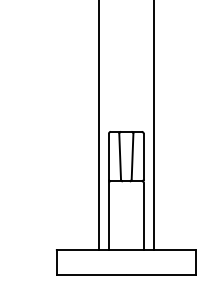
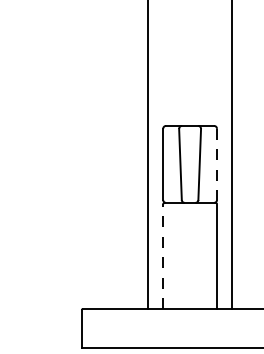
line: (143, 156) -> (216, 164), solid -> dashed
line: (109, 216) -> (163, 257), solid -> dashed

